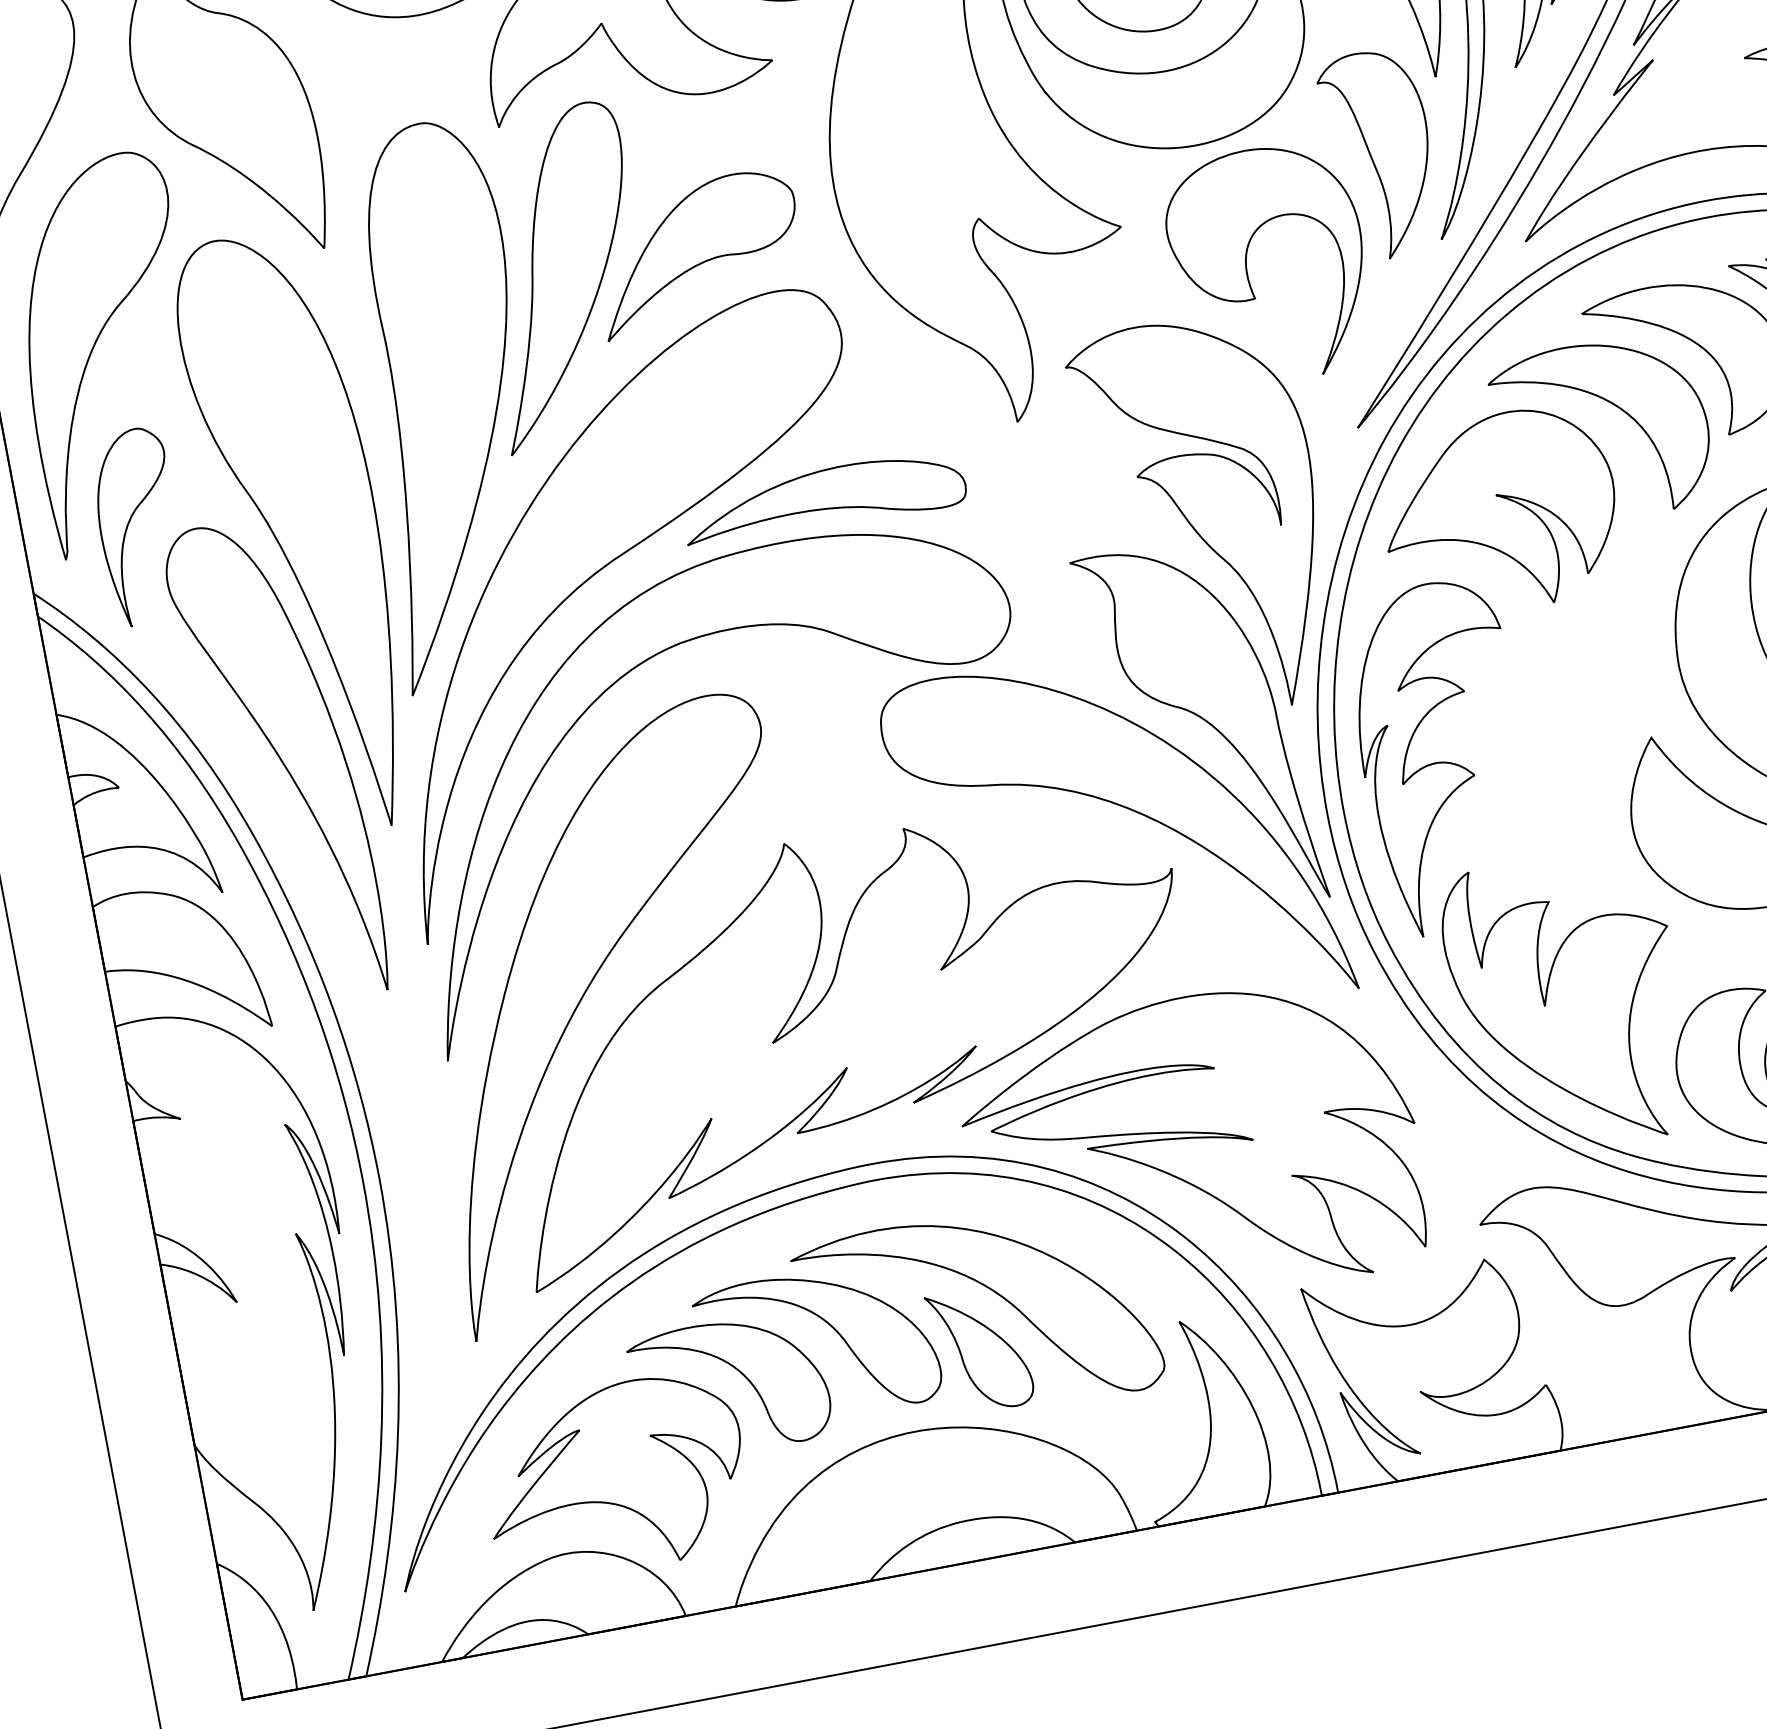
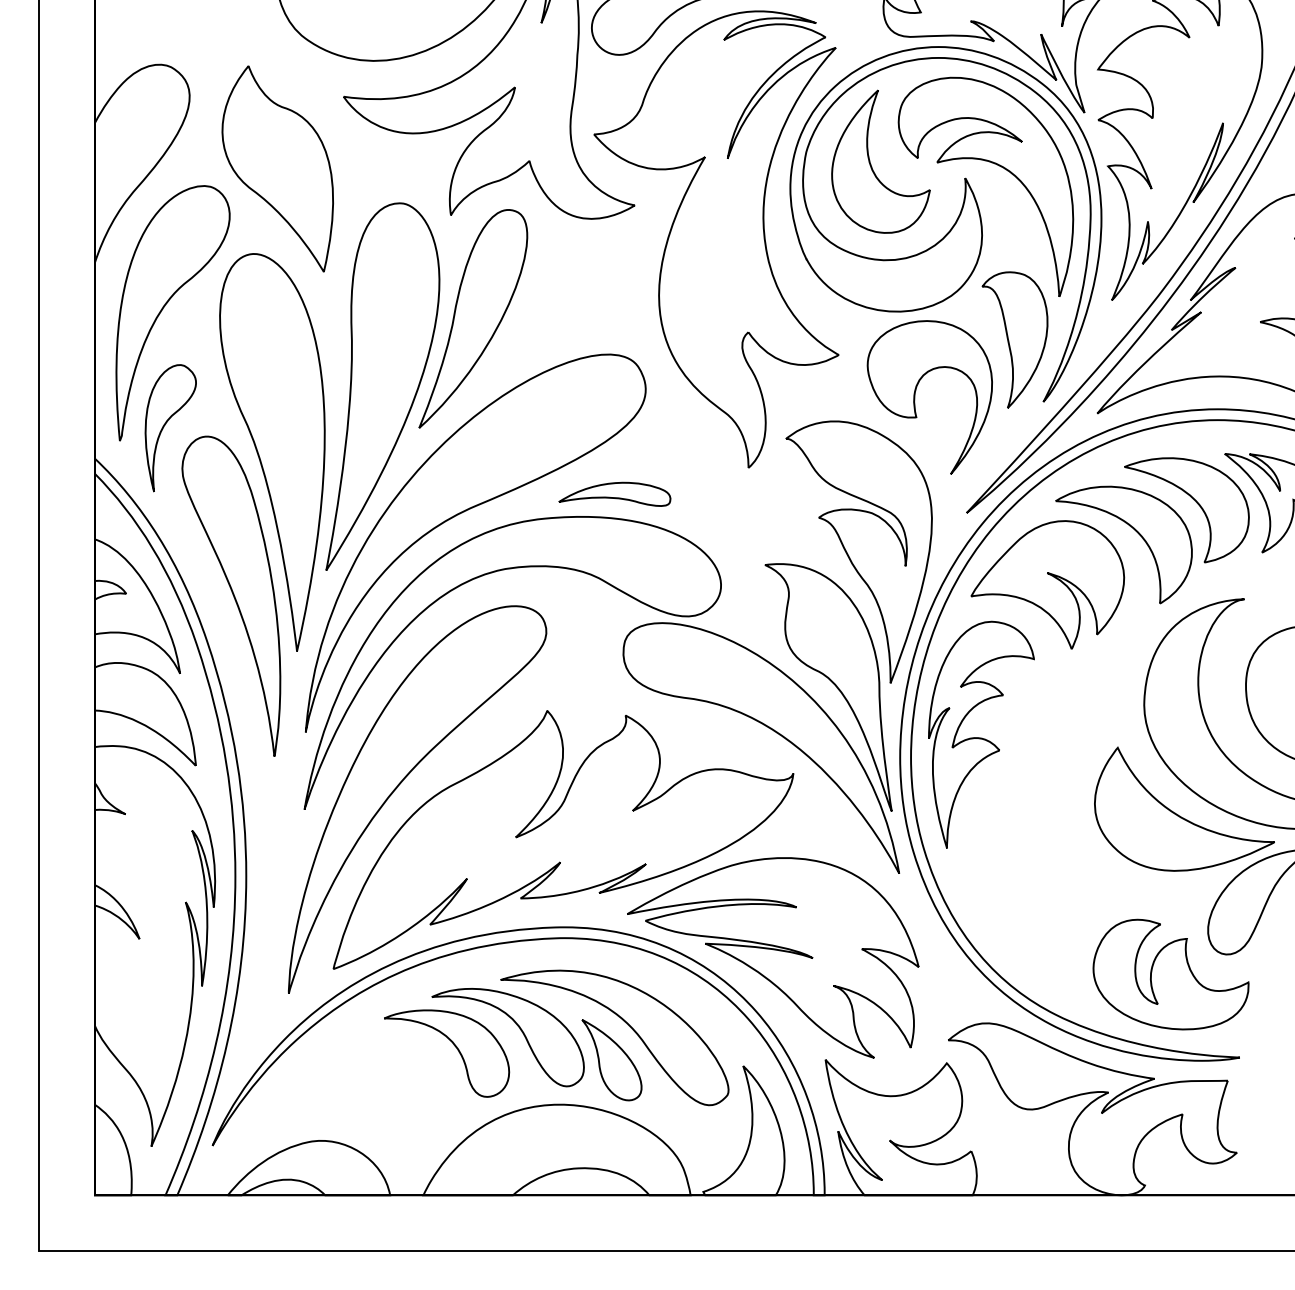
part: (697, 251) -> (563, 319), removed
part: (823, 500) -> (614, 494), size x0.6
part: (1568, 1003) -> (1032, 908), removed
part: (615, 1477) -> (361, 1097), removed

